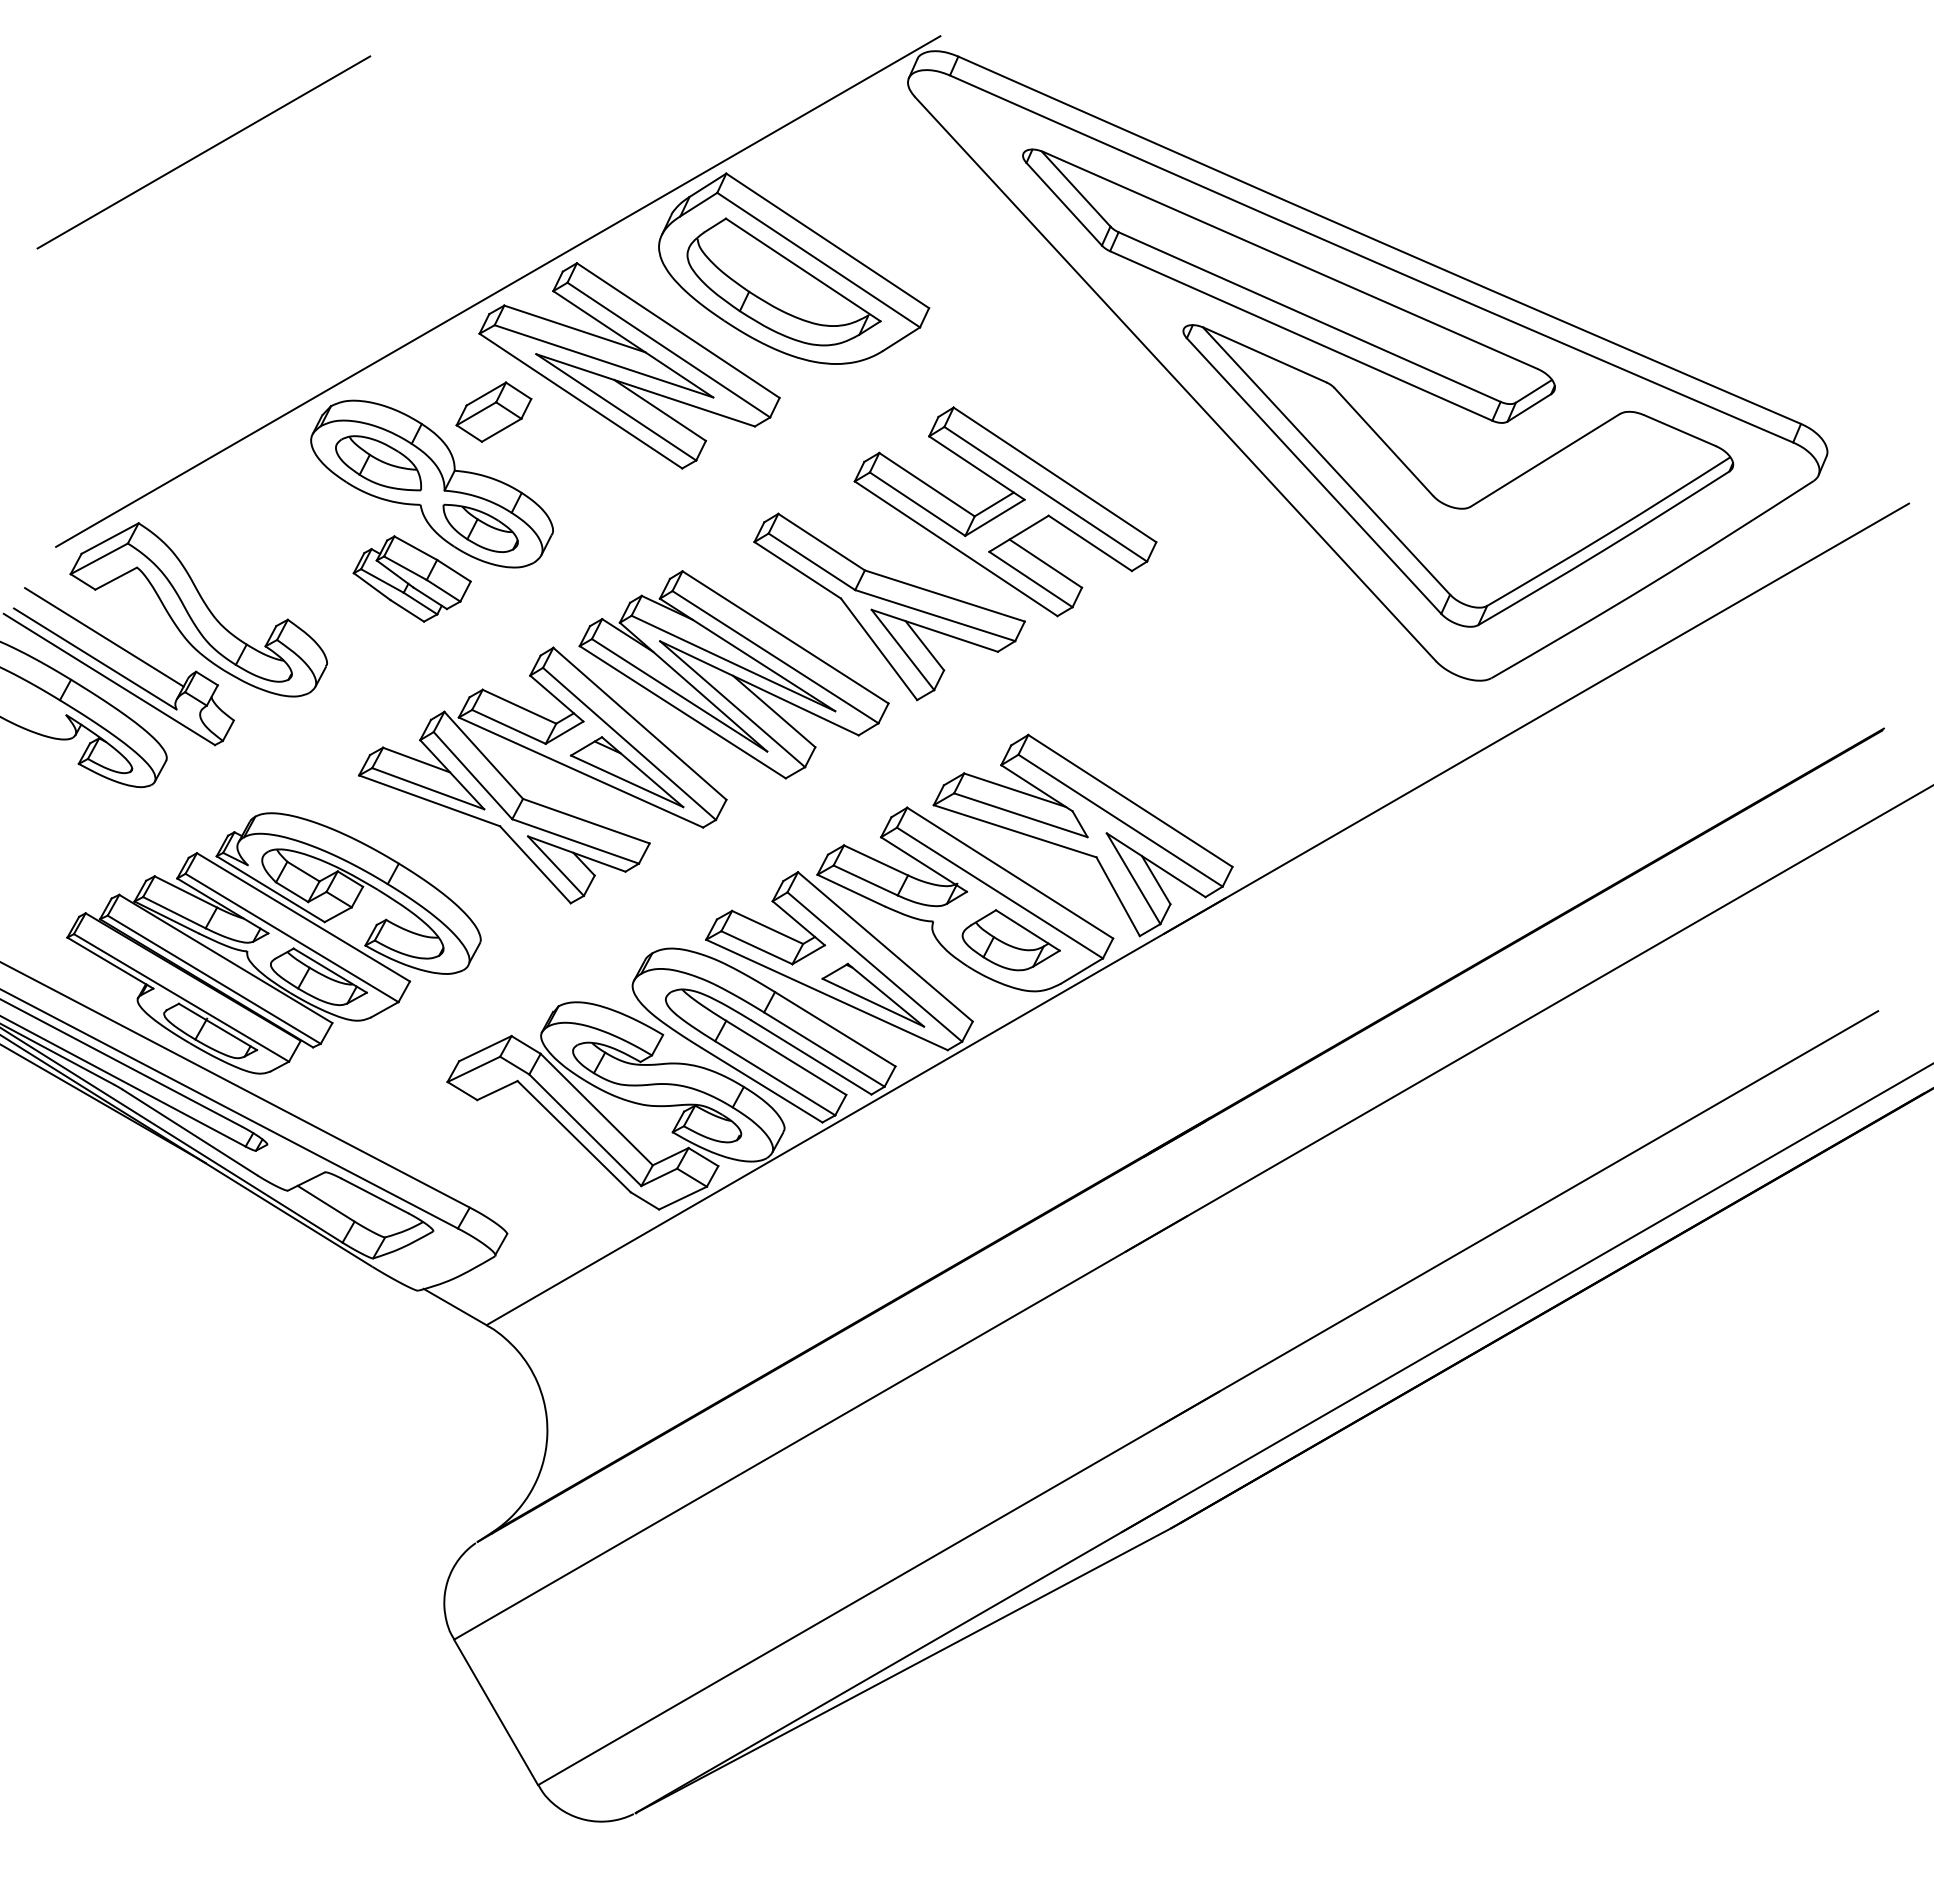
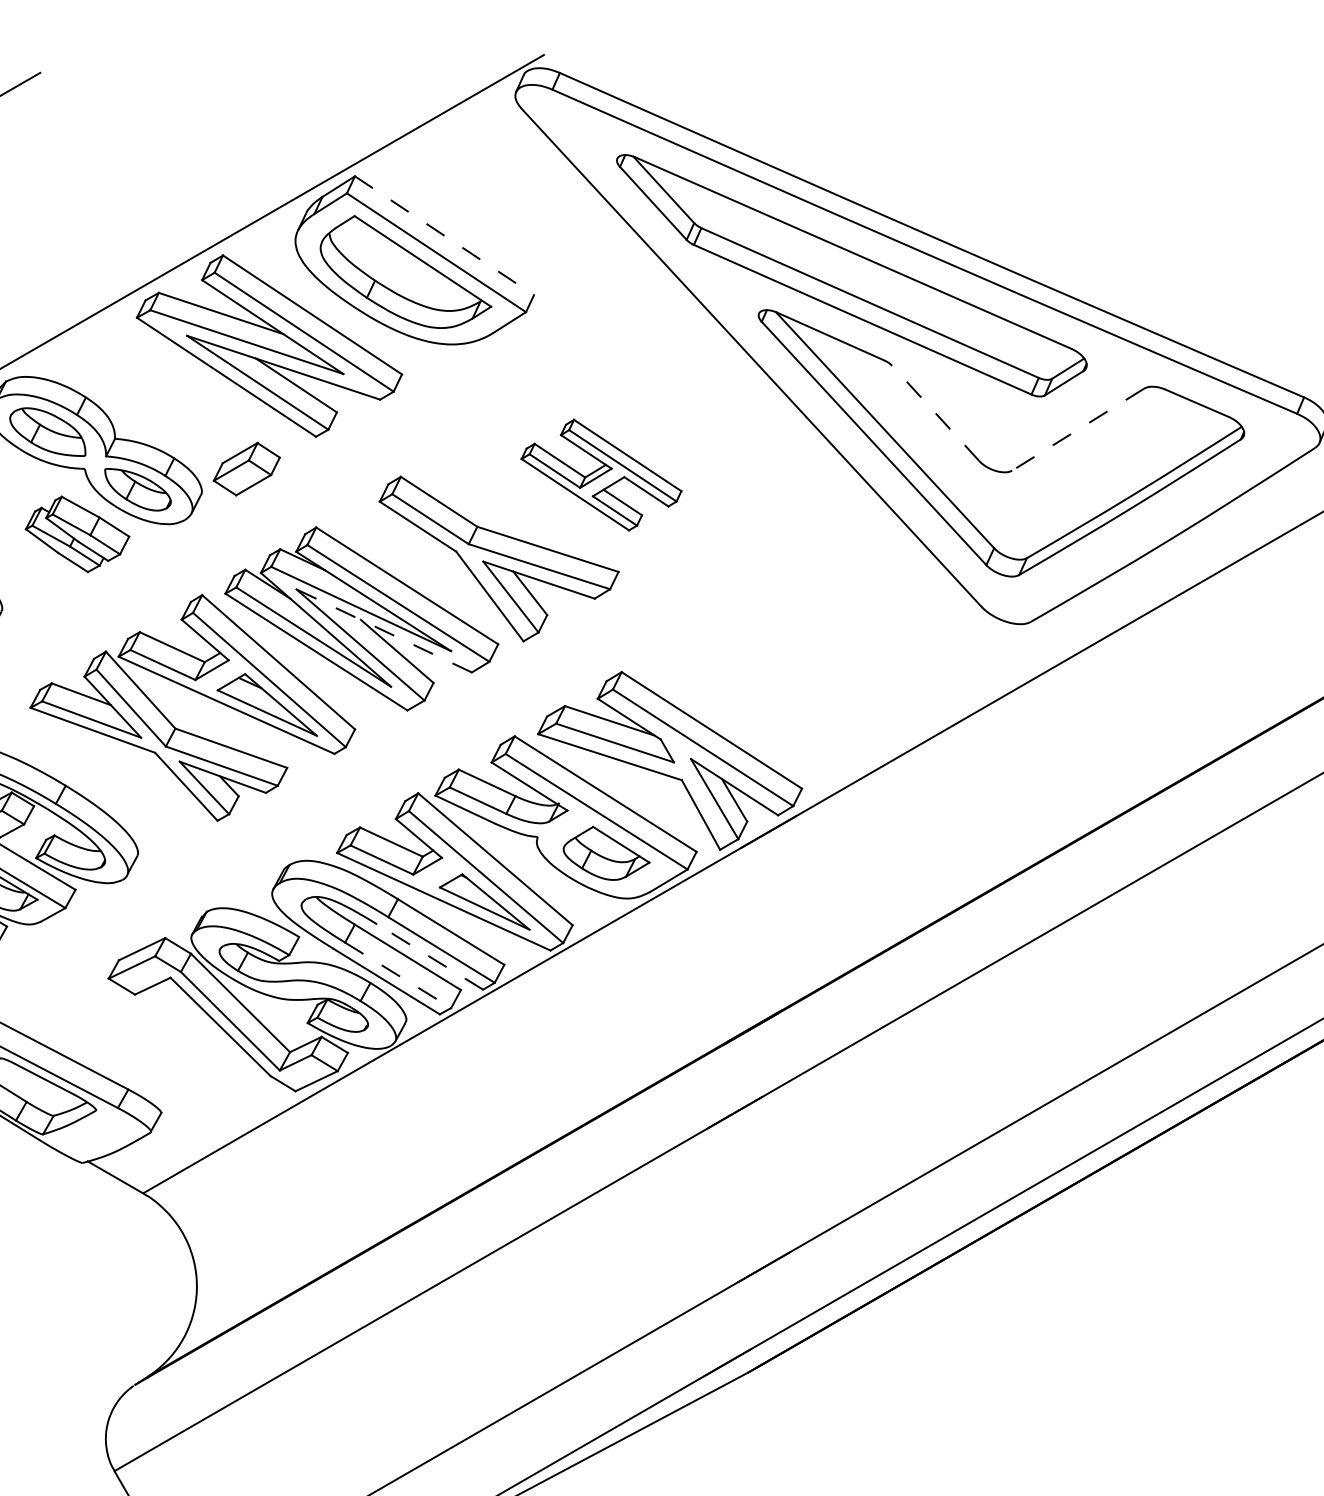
line: (827, 240) -> (444, 235), solid -> dashed
part: (493, 411) -> (246, 468), moved
line: (1383, 441) -> (935, 412), solid -> dashed
line: (1545, 460) -> (1078, 429), solid -> dashed
part: (1005, 511) -> (601, 474), size x0.6
line: (759, 688) -> (384, 631), solid -> dashed
line: (811, 1057) -> (430, 956), solid -> dashed
line: (775, 1078) -> (398, 975), solid -> dashed

